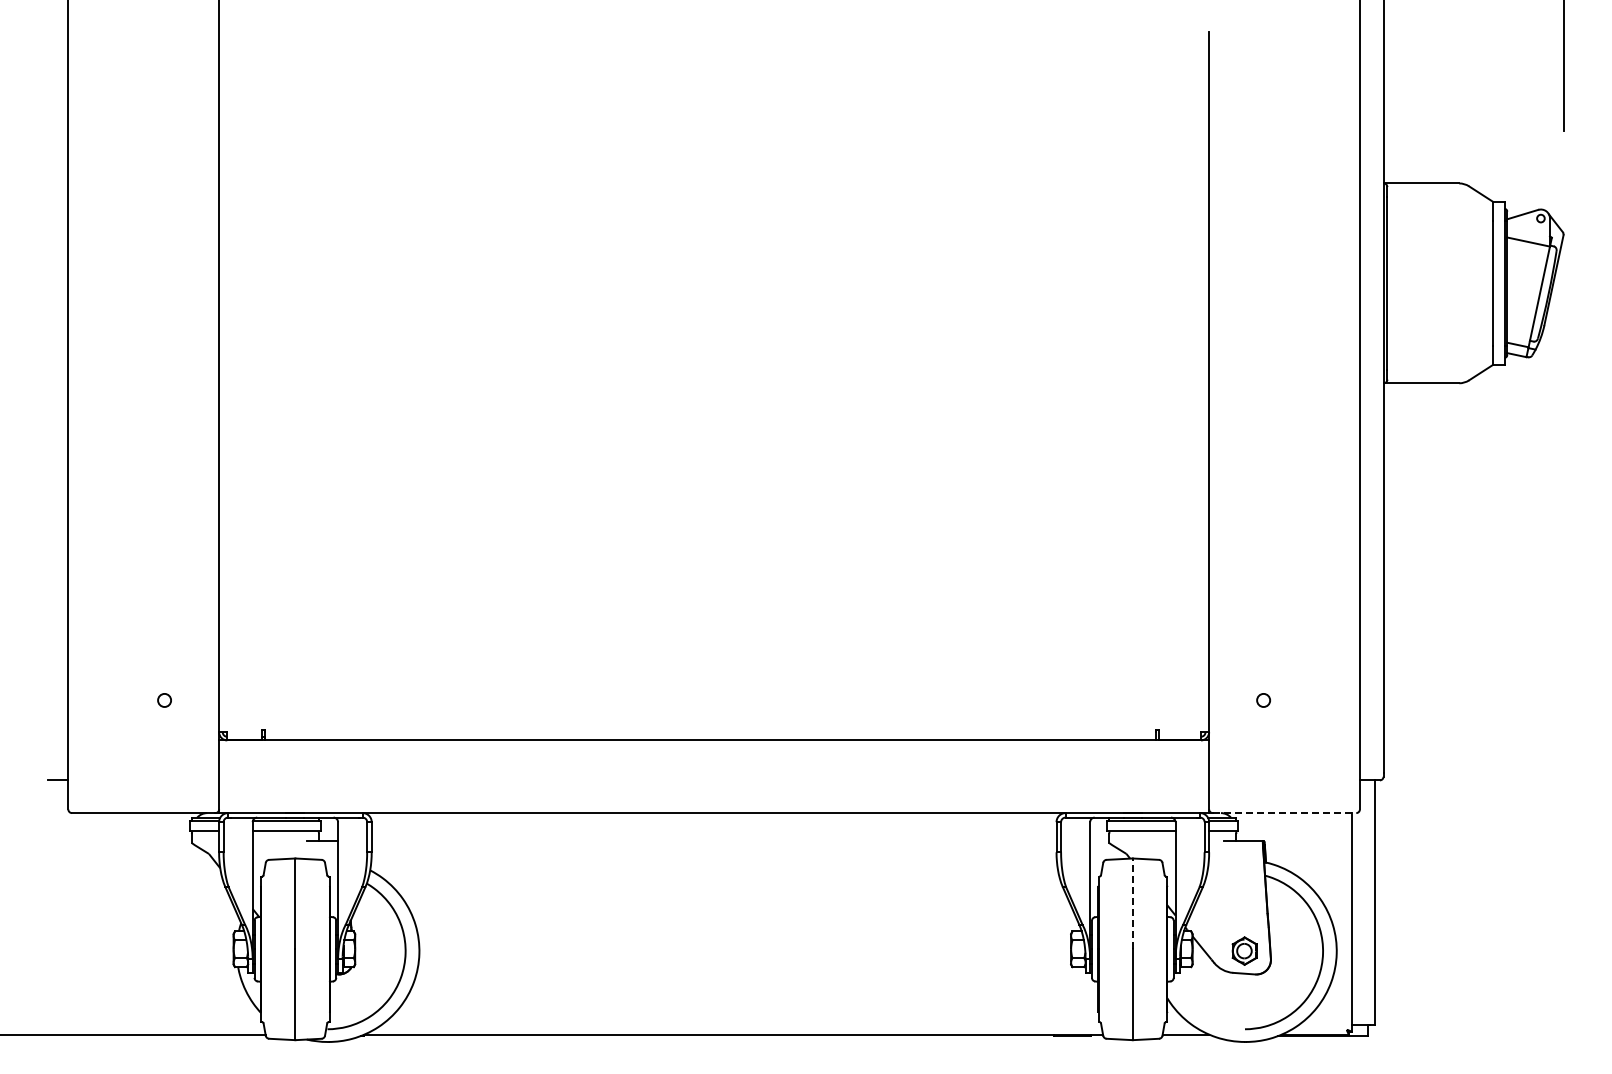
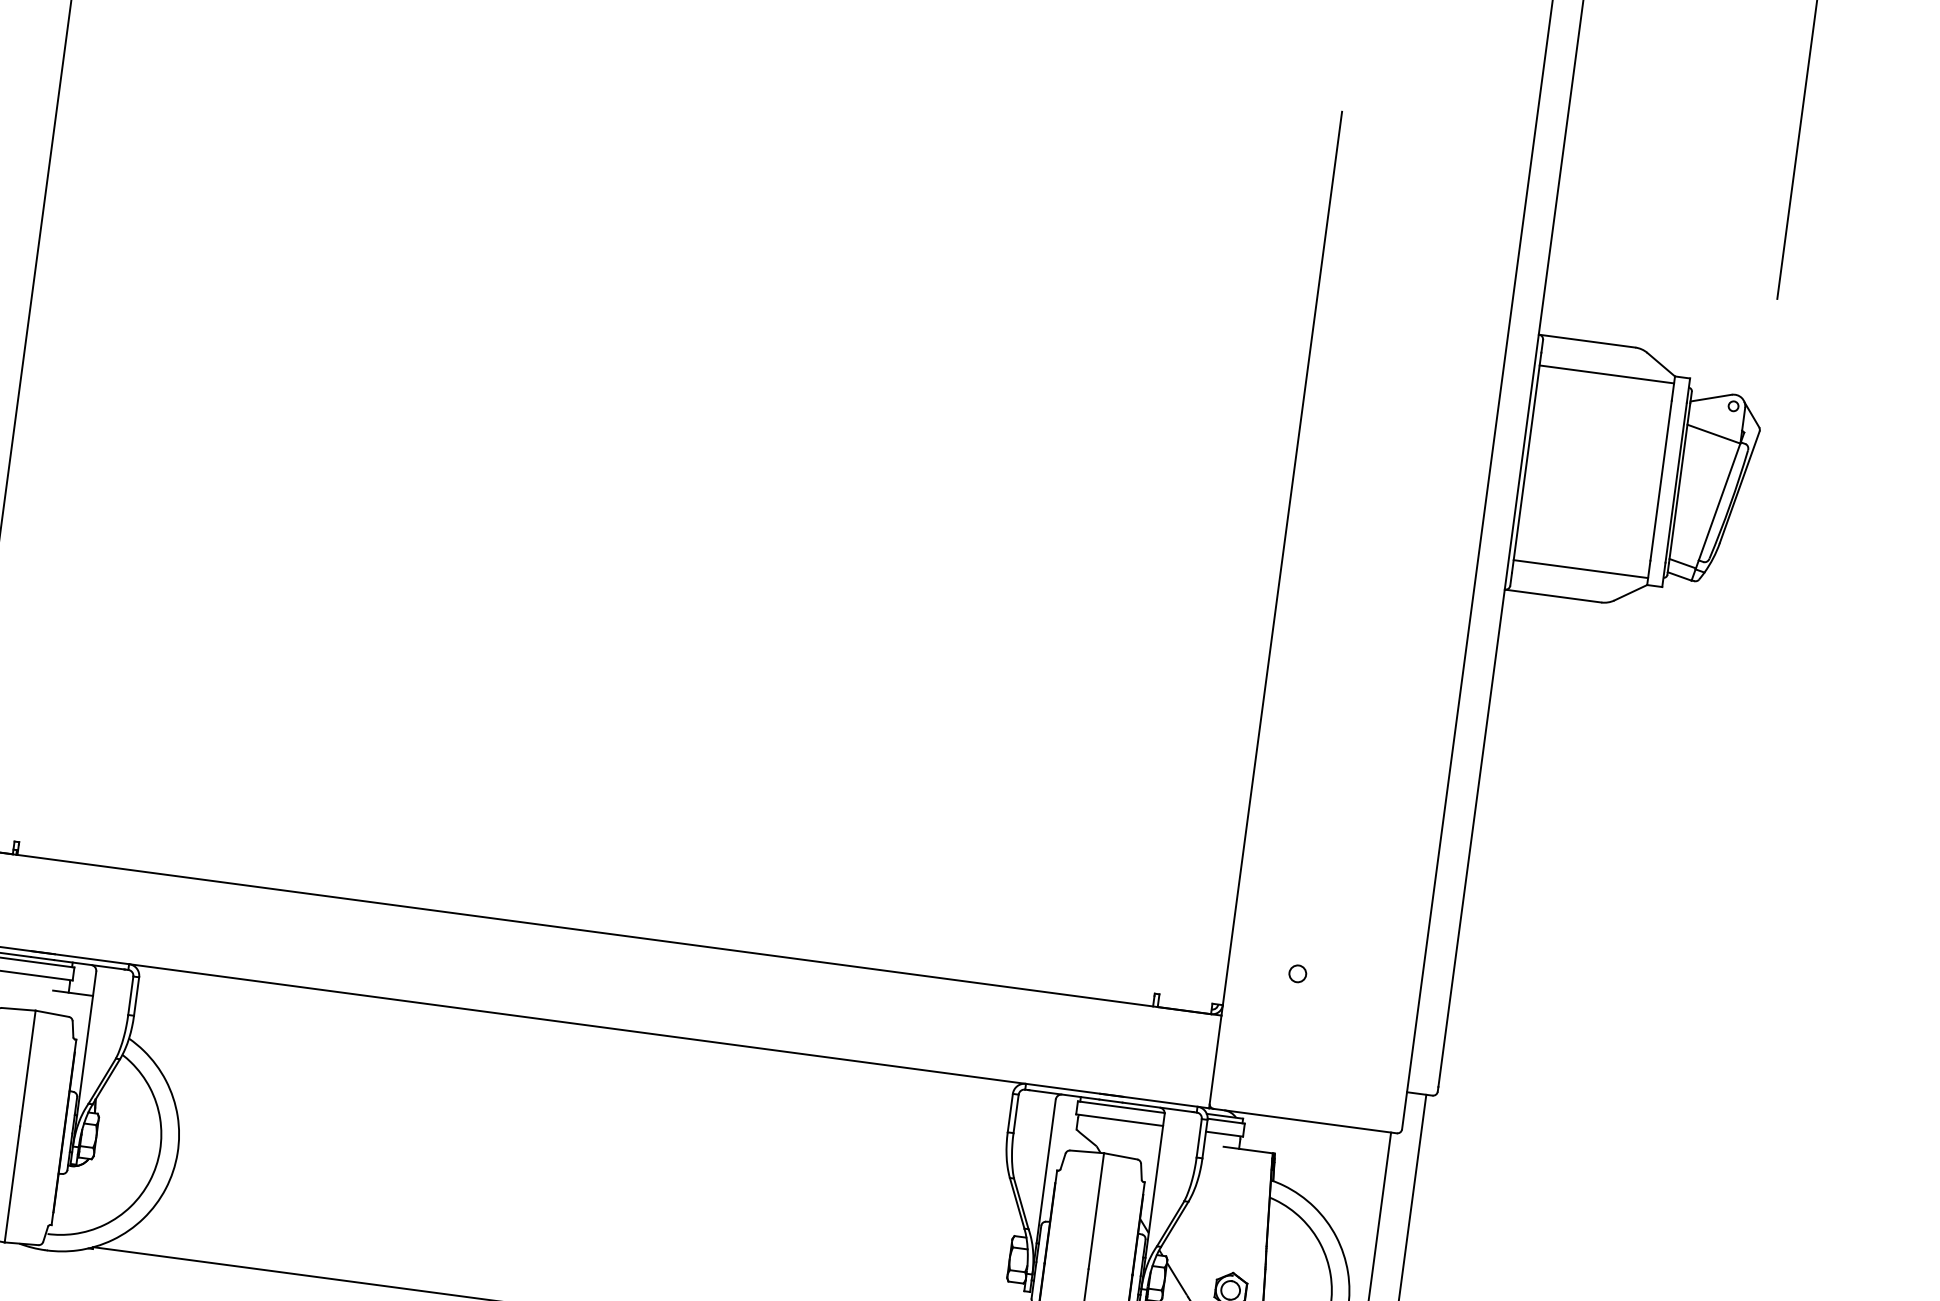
line: (1439, 207) -> (1606, 374), added
line: (1439, 359) -> (1580, 568), added
line: (1284, 813) -> (1305, 1121), dashed -> solid
line: (1132, 903) -> (1095, 1210), dashed -> solid

